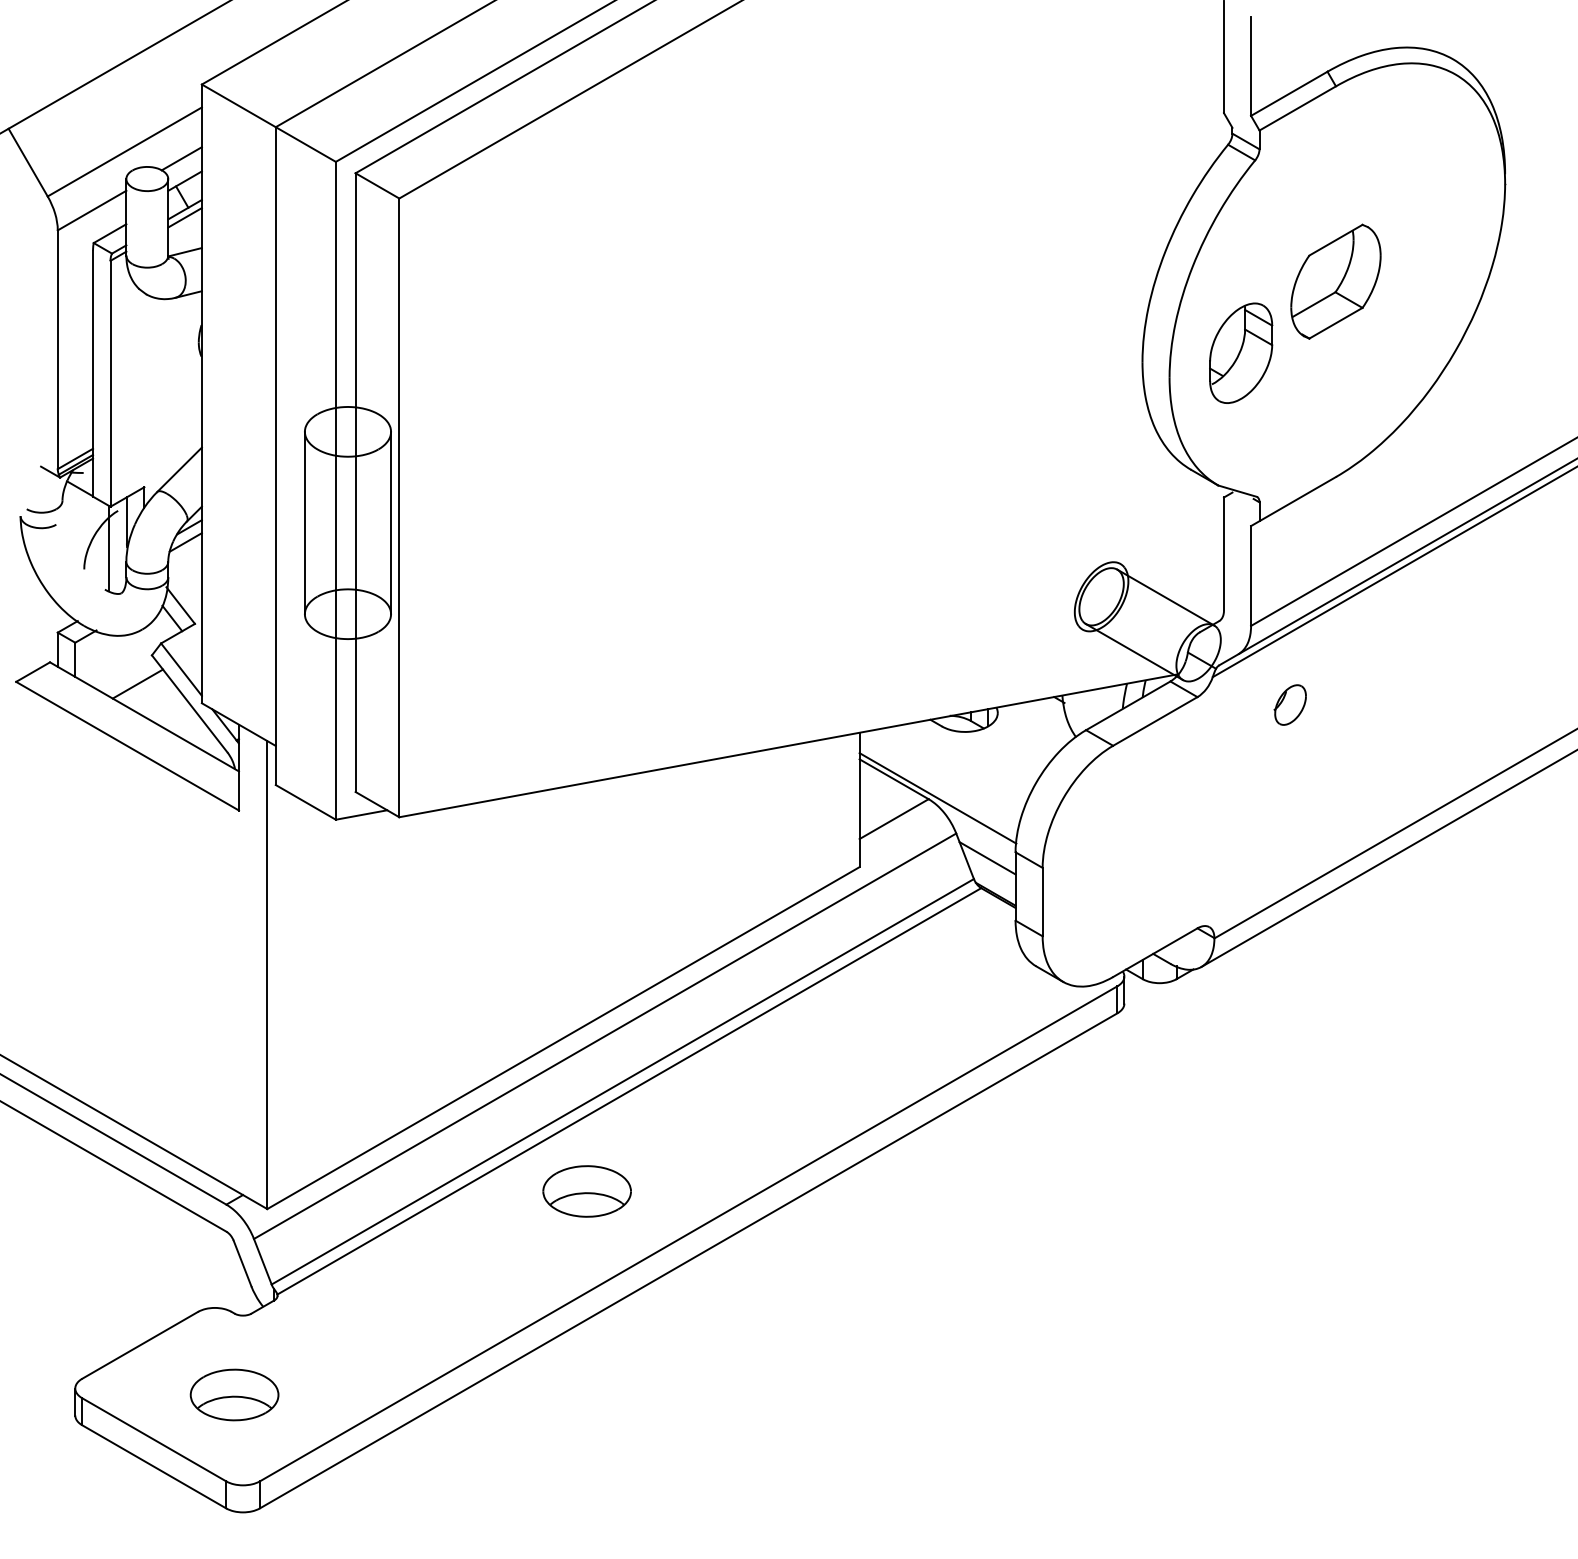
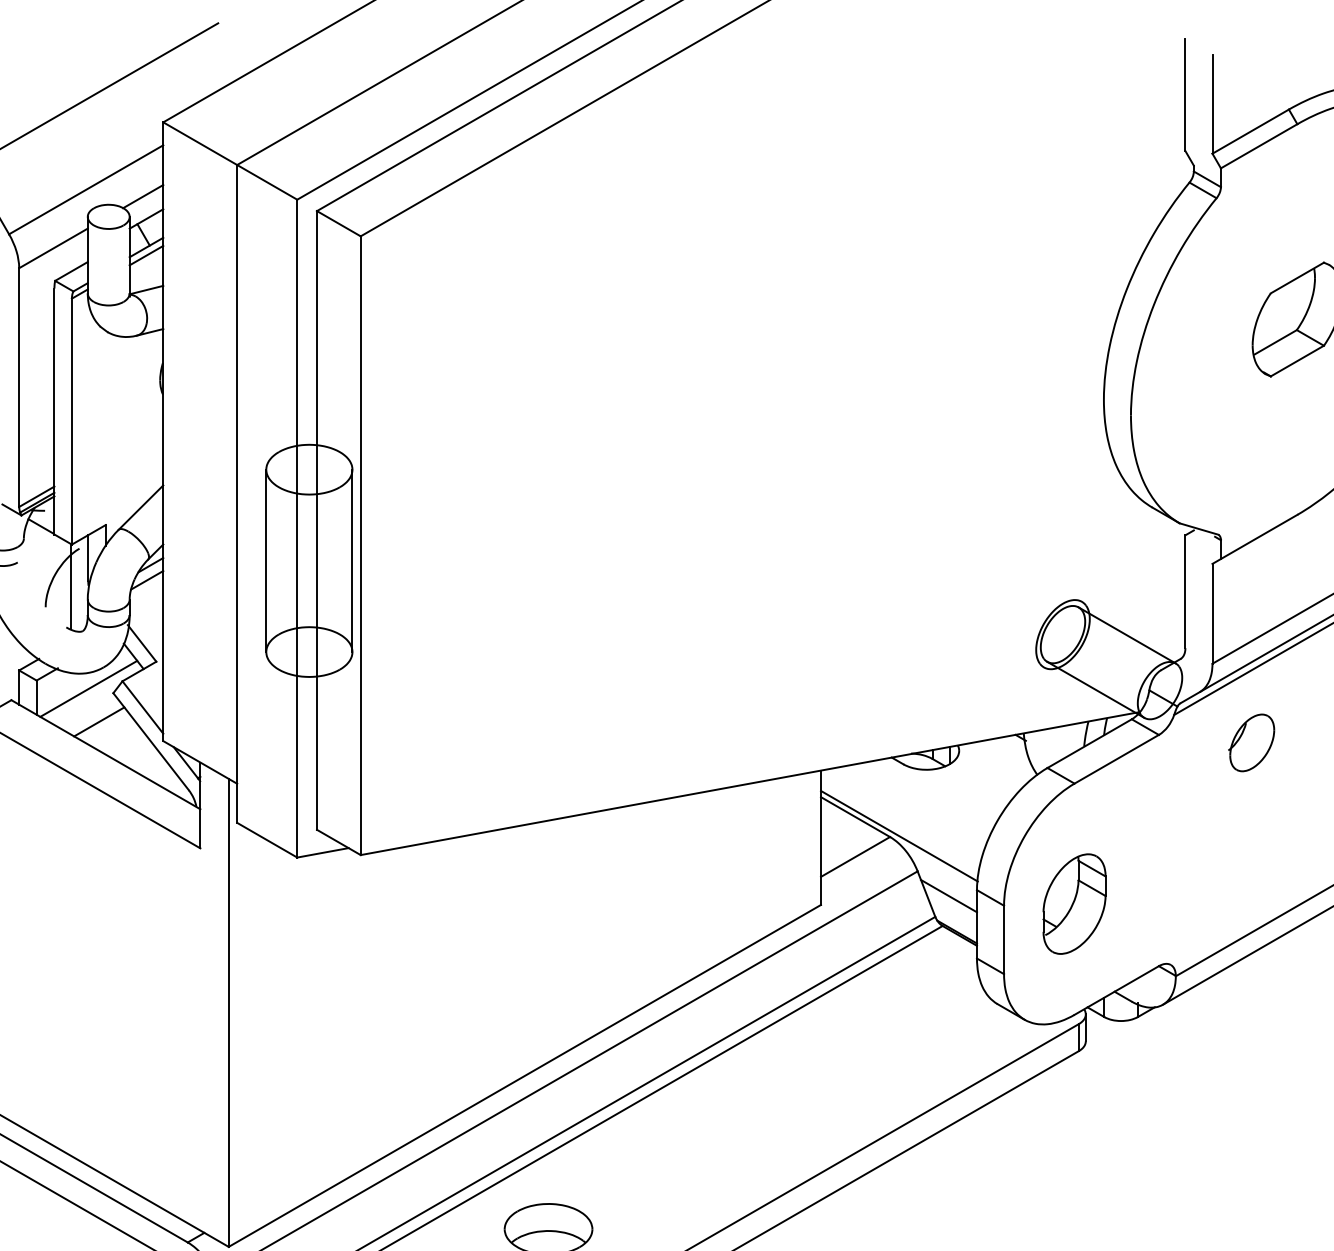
part: (1241, 352) -> (1074, 903), moved
line: (126, 651) -> (87, 689), added
part: (1289, 704) -> (1250, 742), size x1.43

